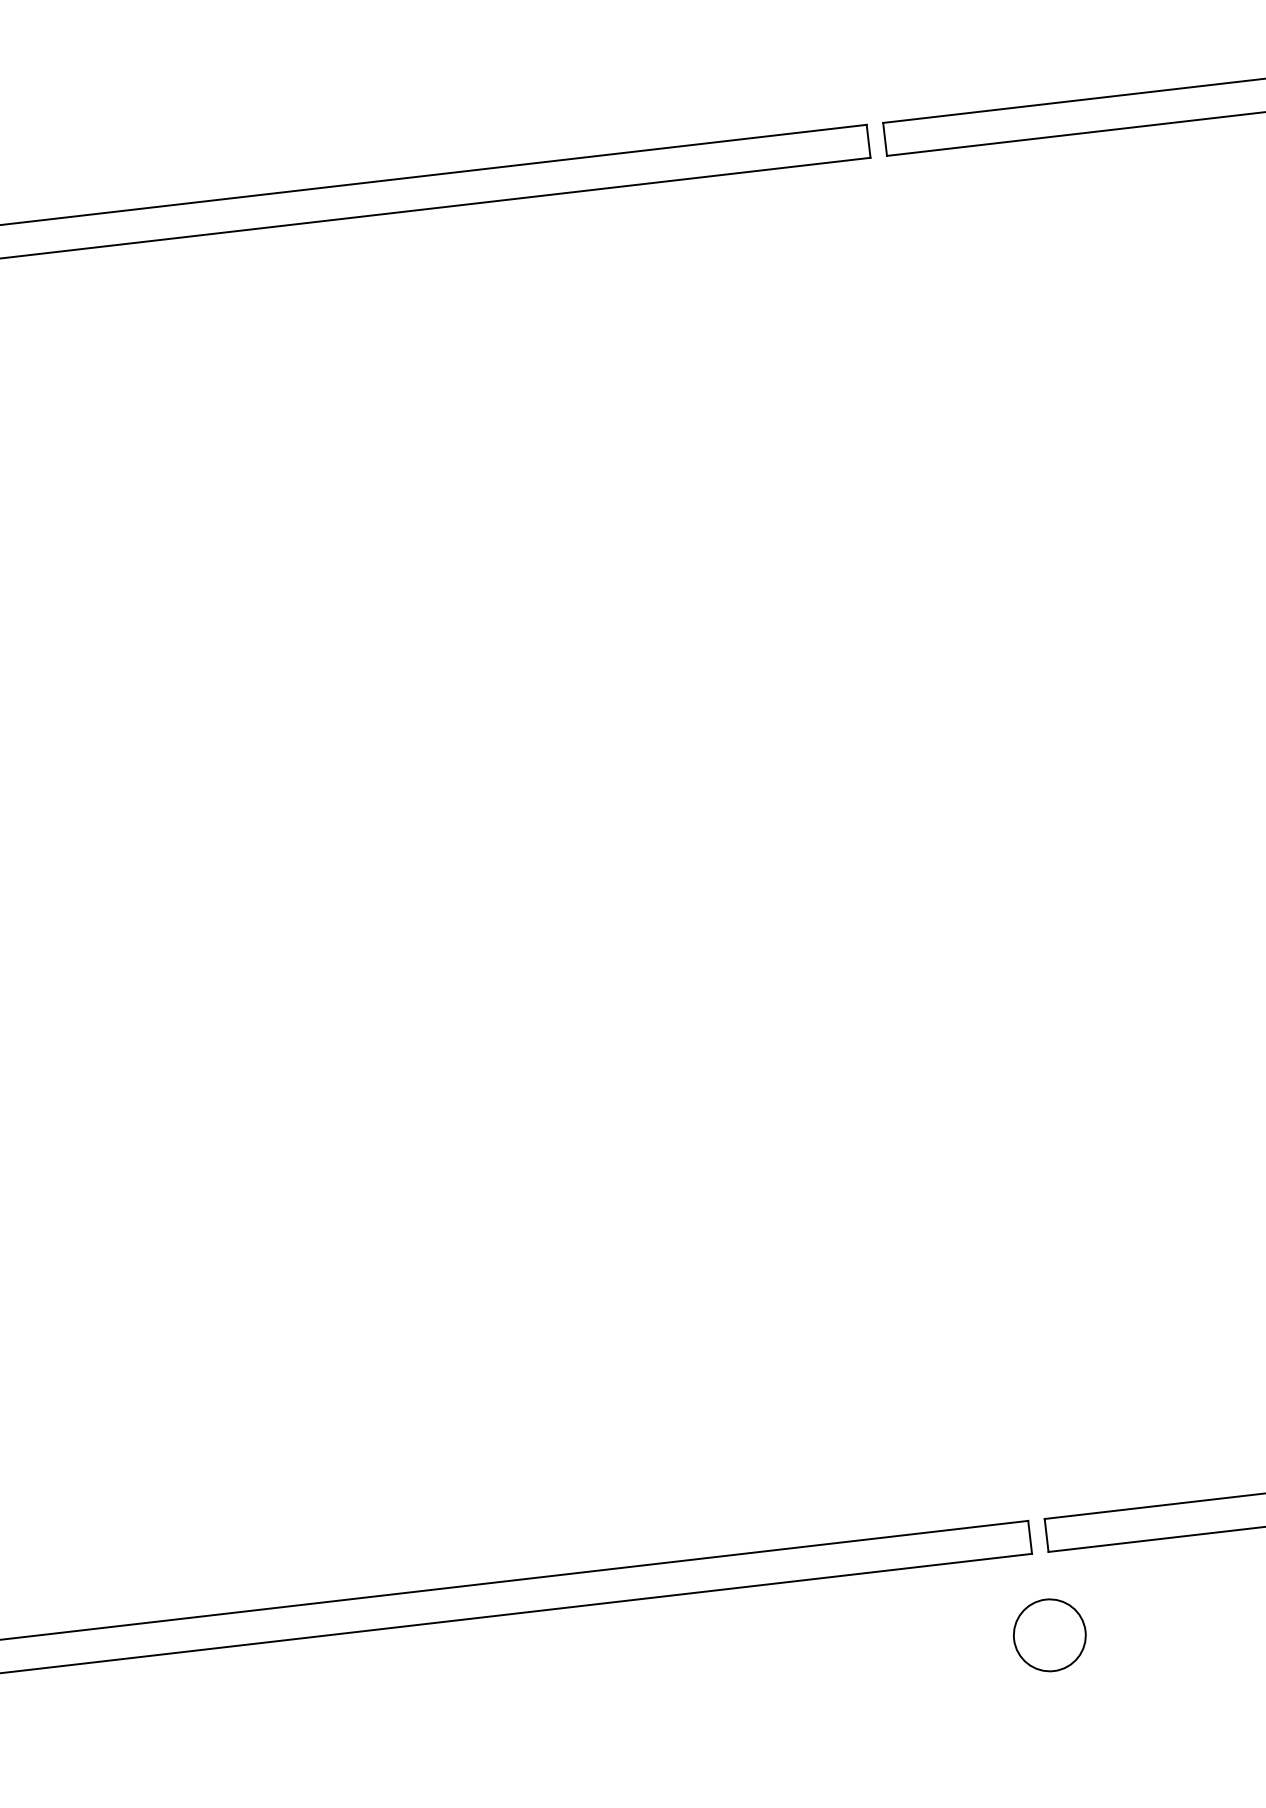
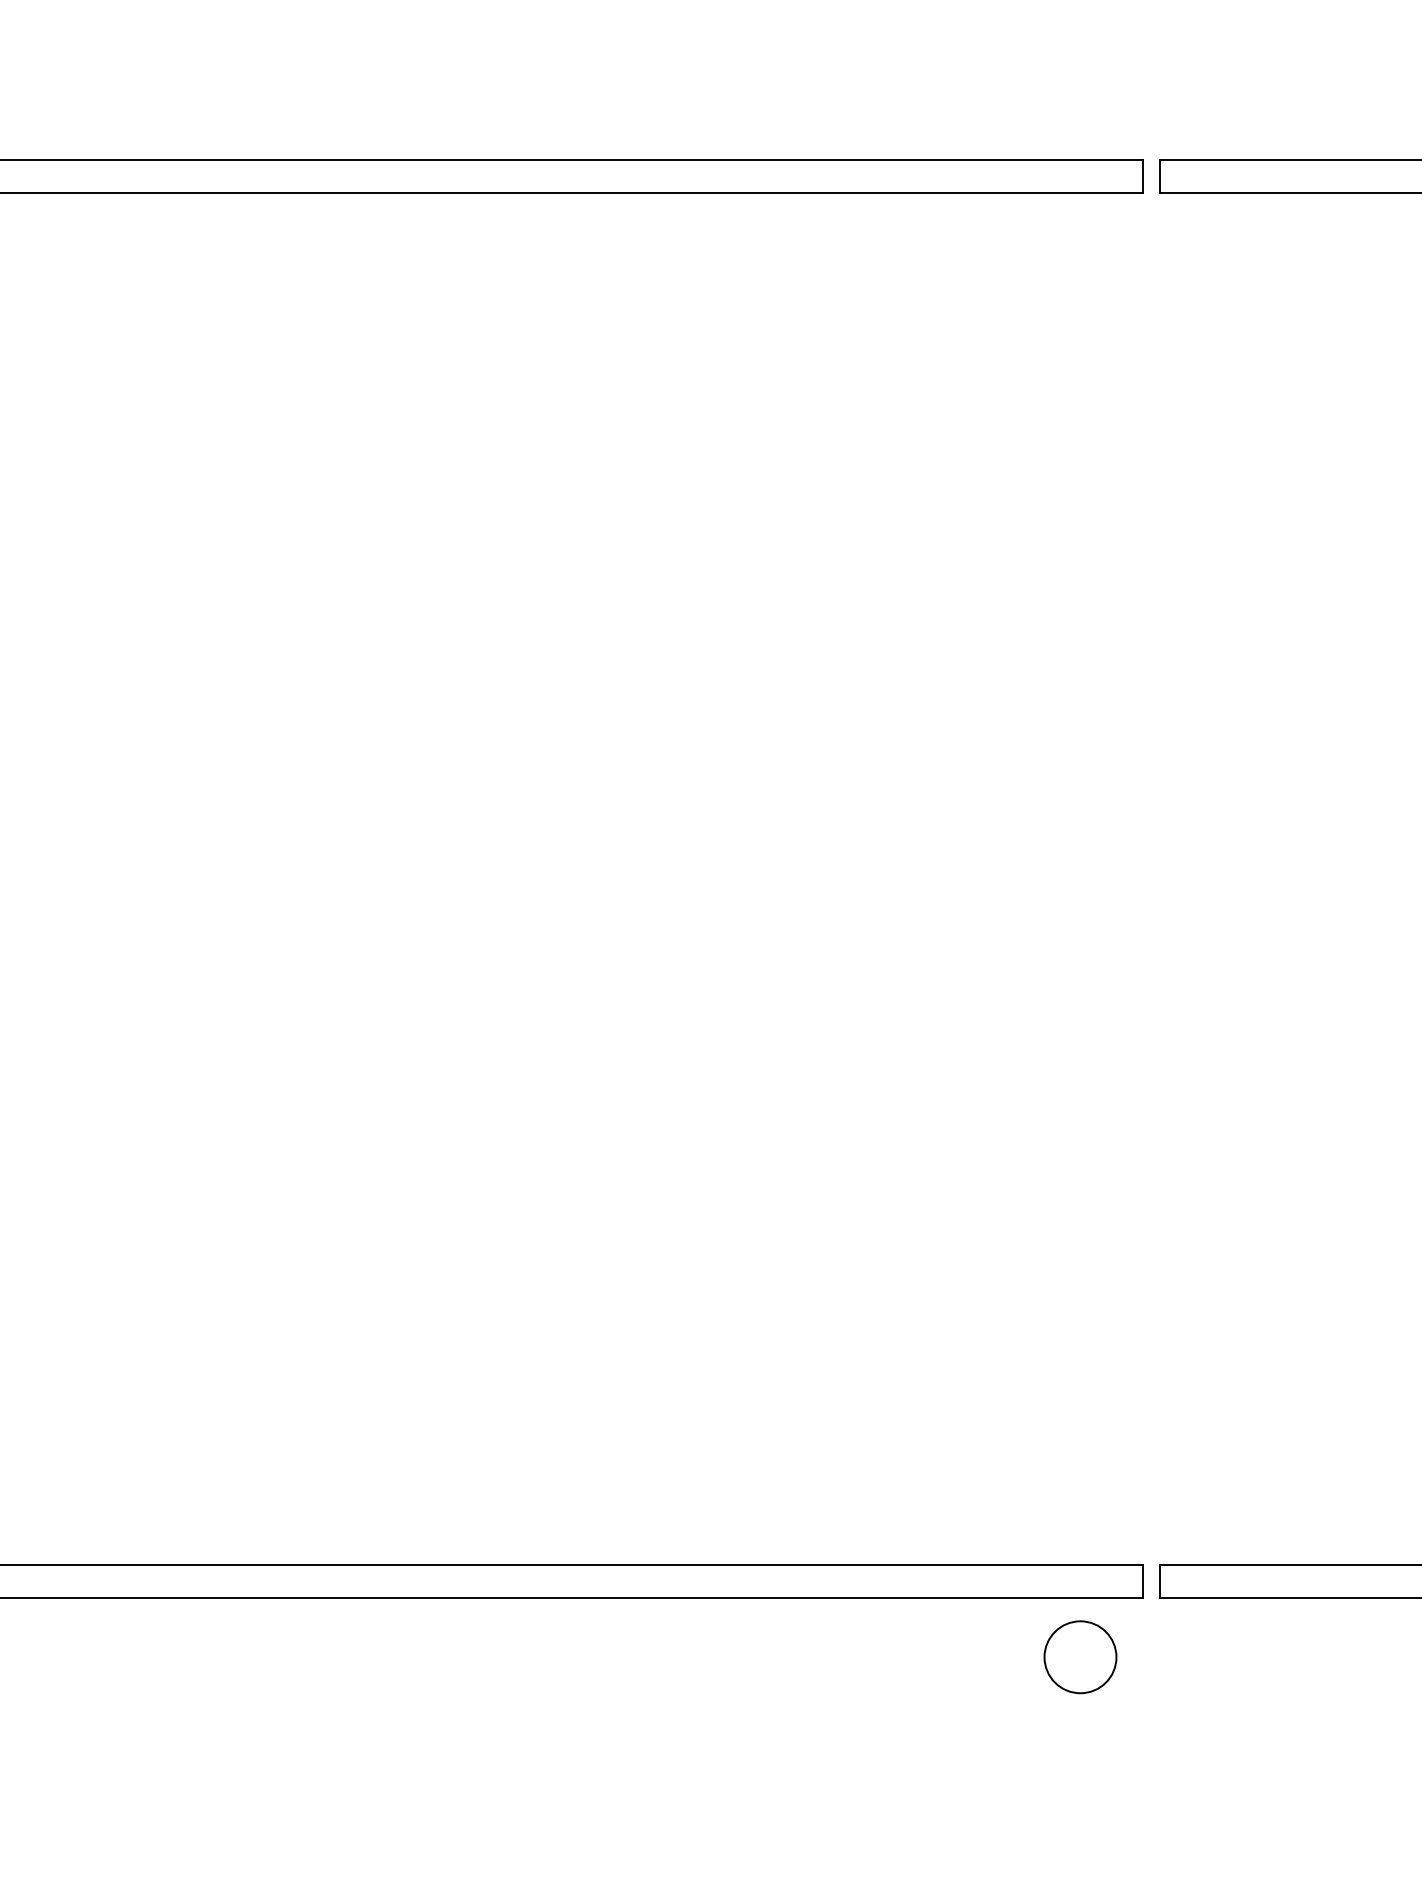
circle: (1049, 1635) -> (1080, 1657), moved

